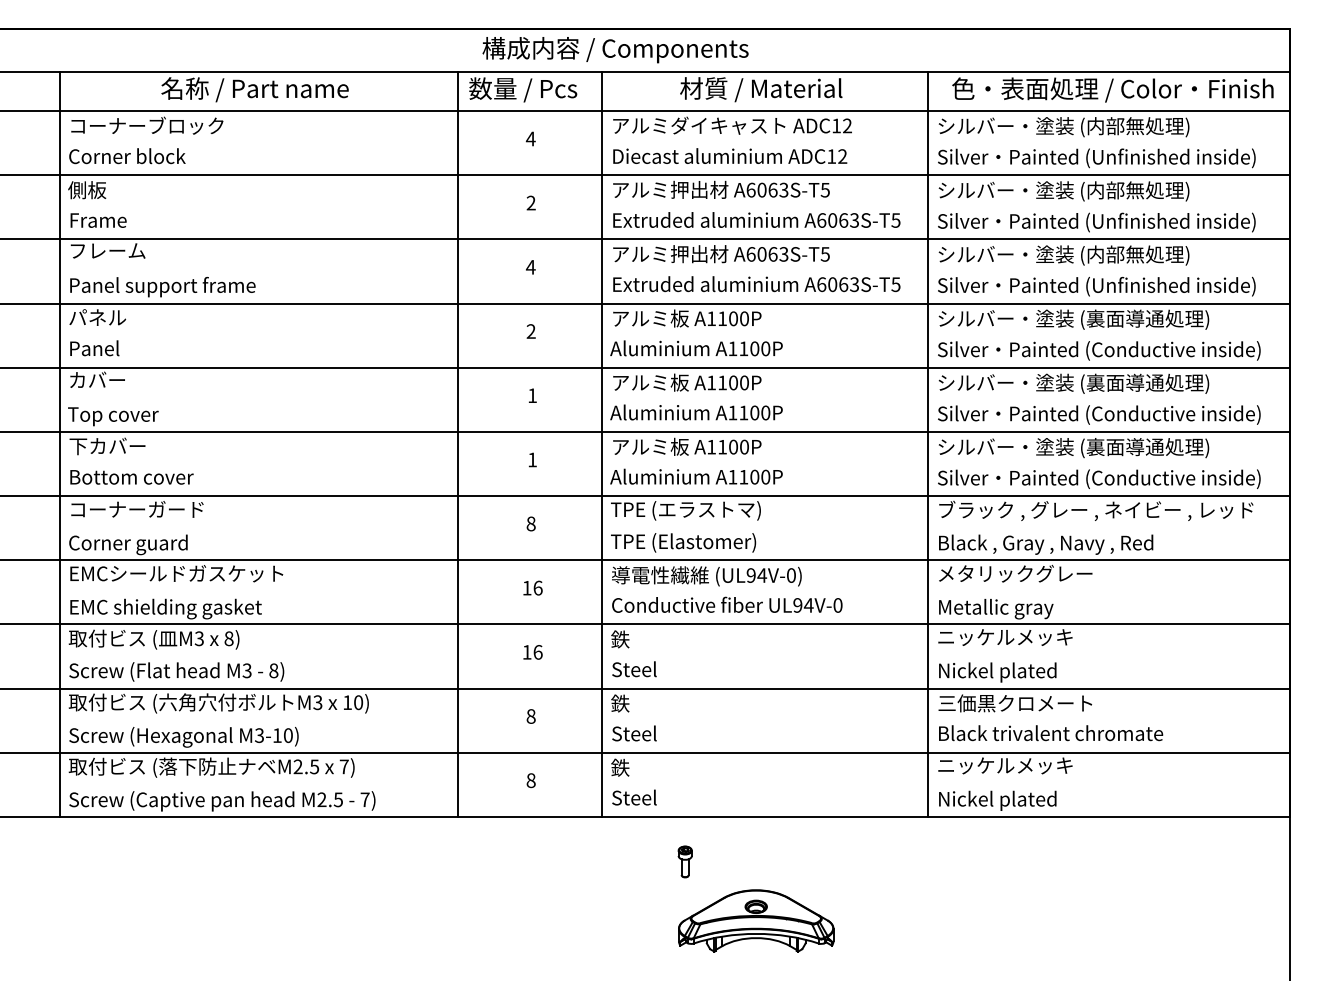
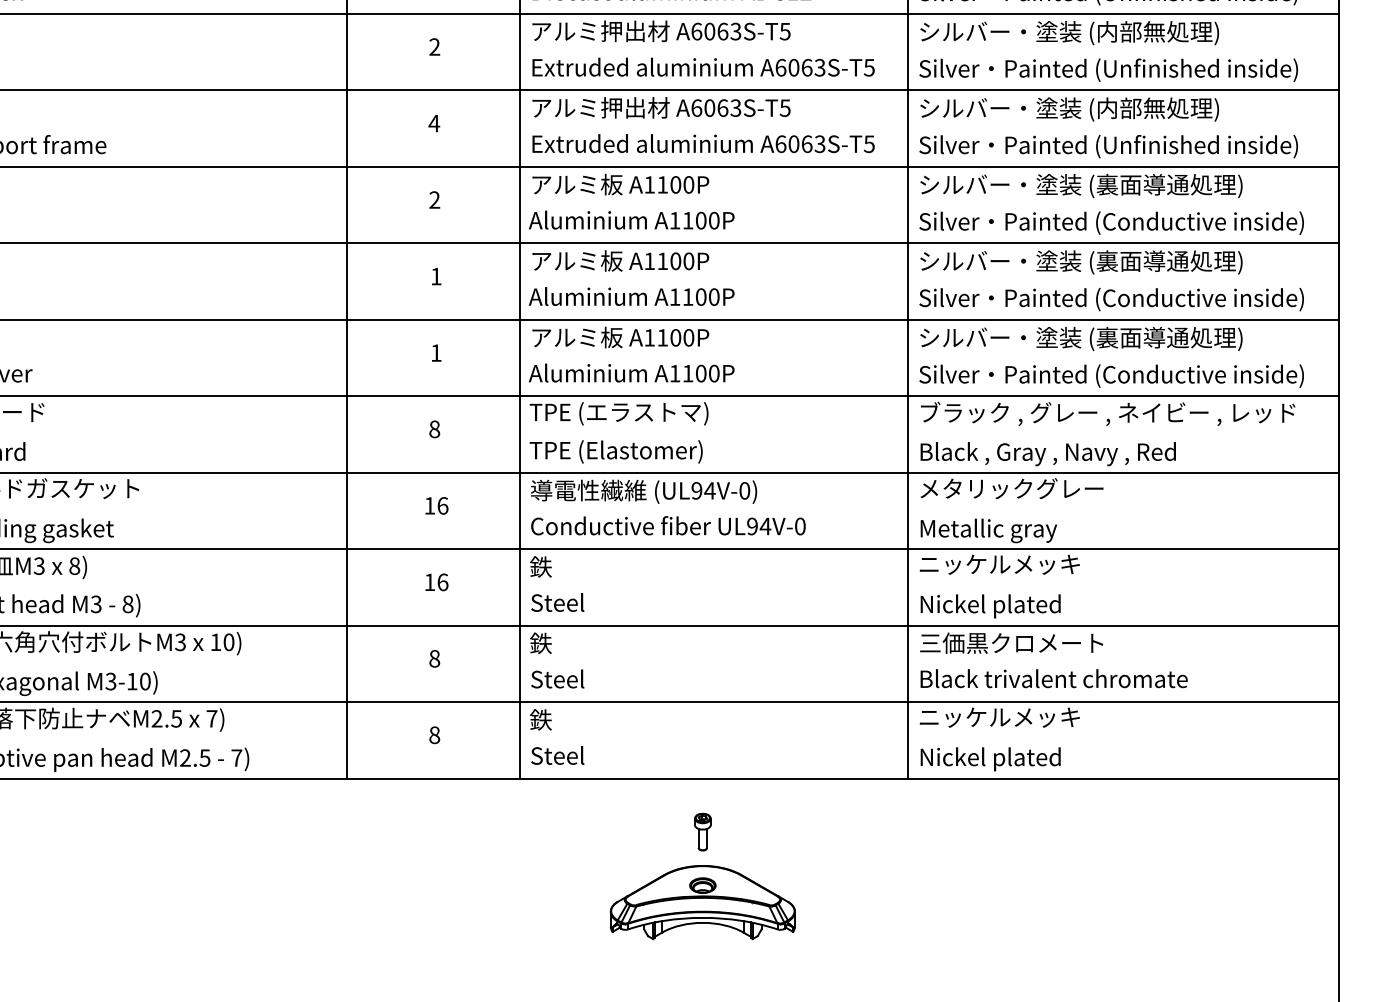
part: (684, 861) -> (702, 831), moved

